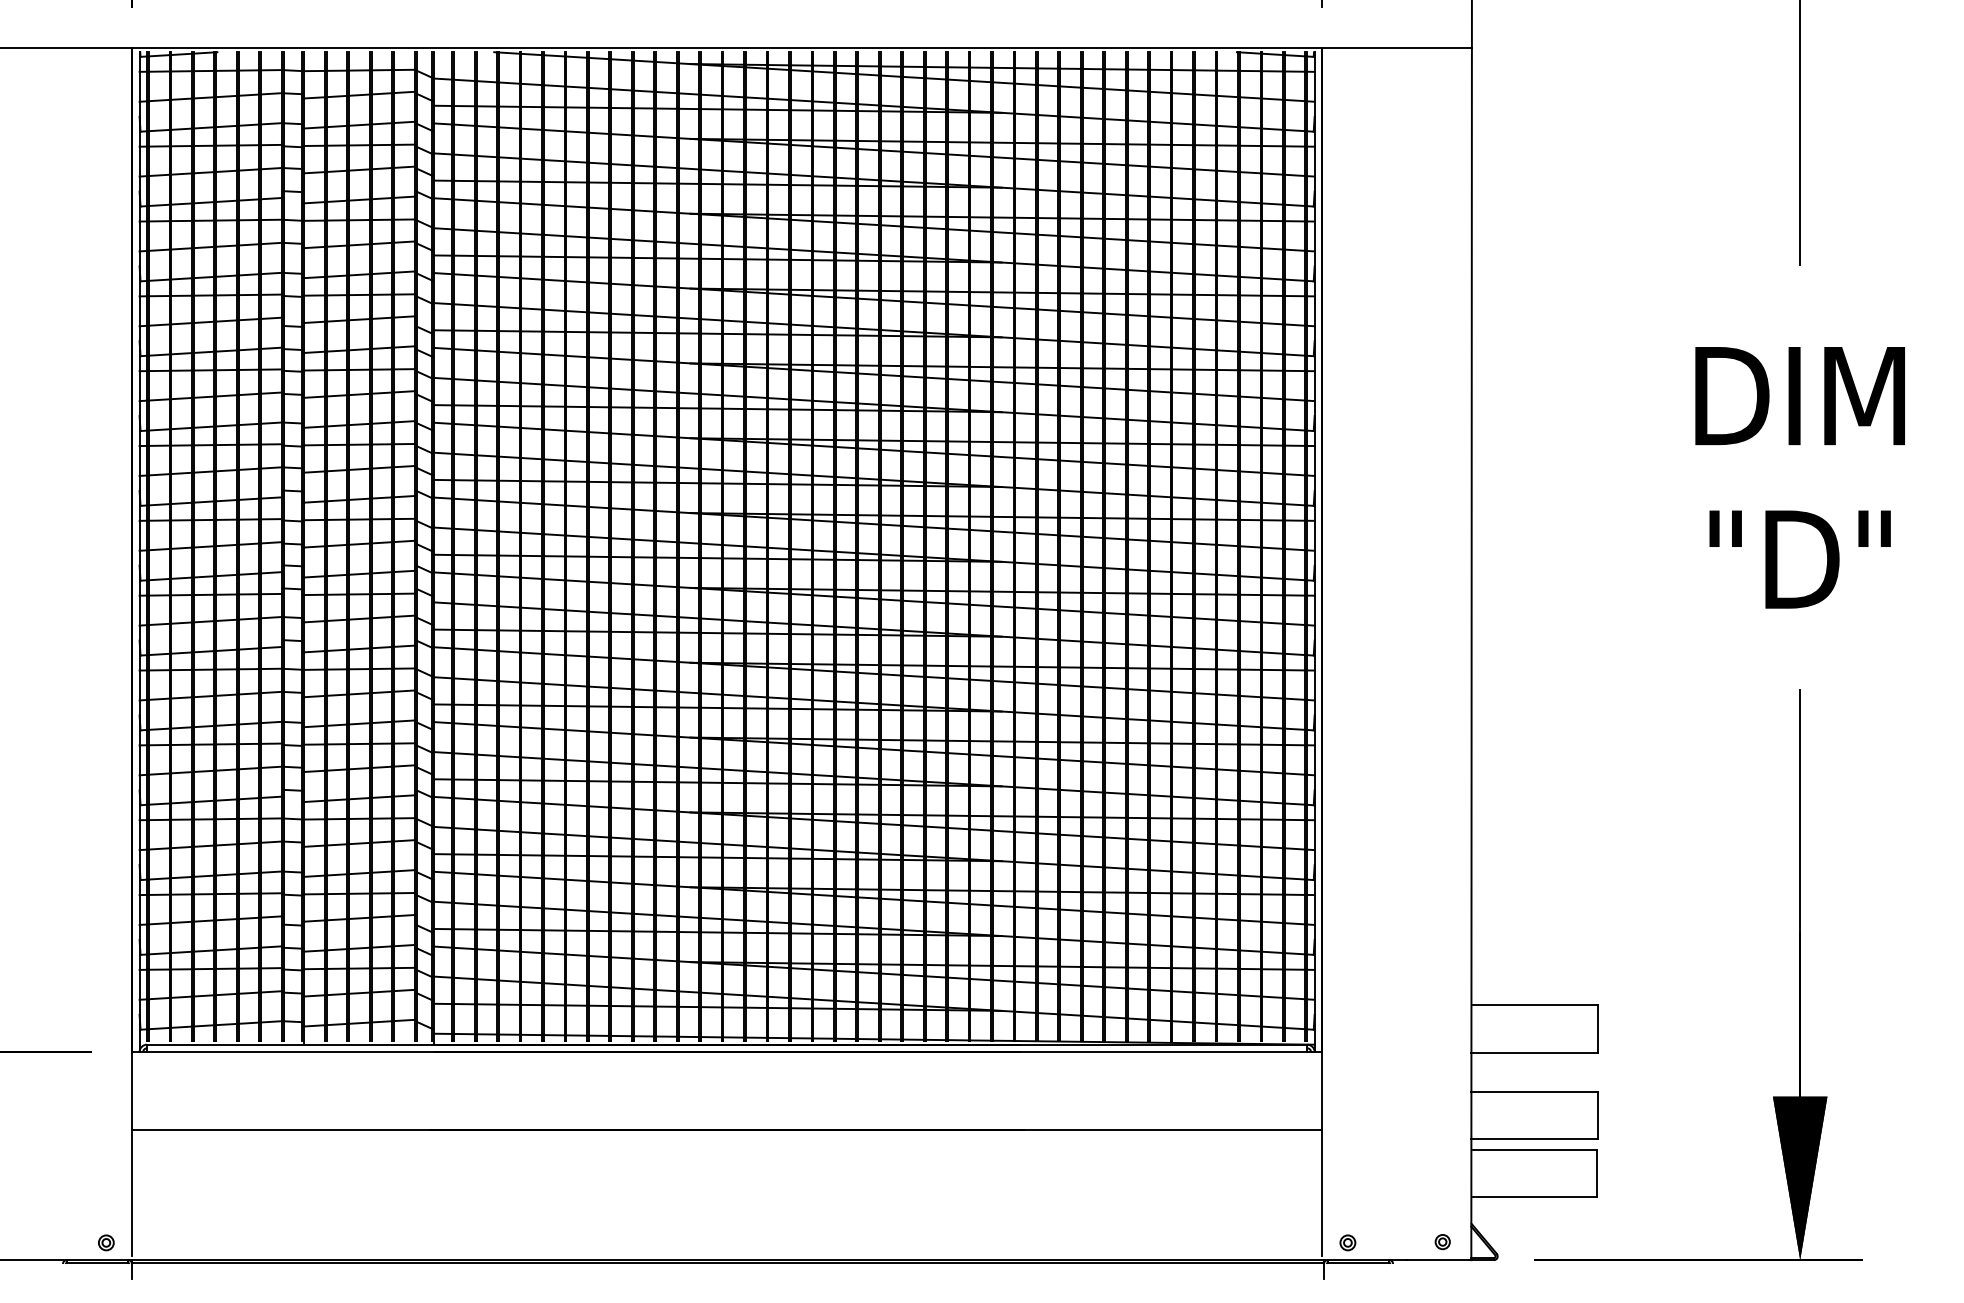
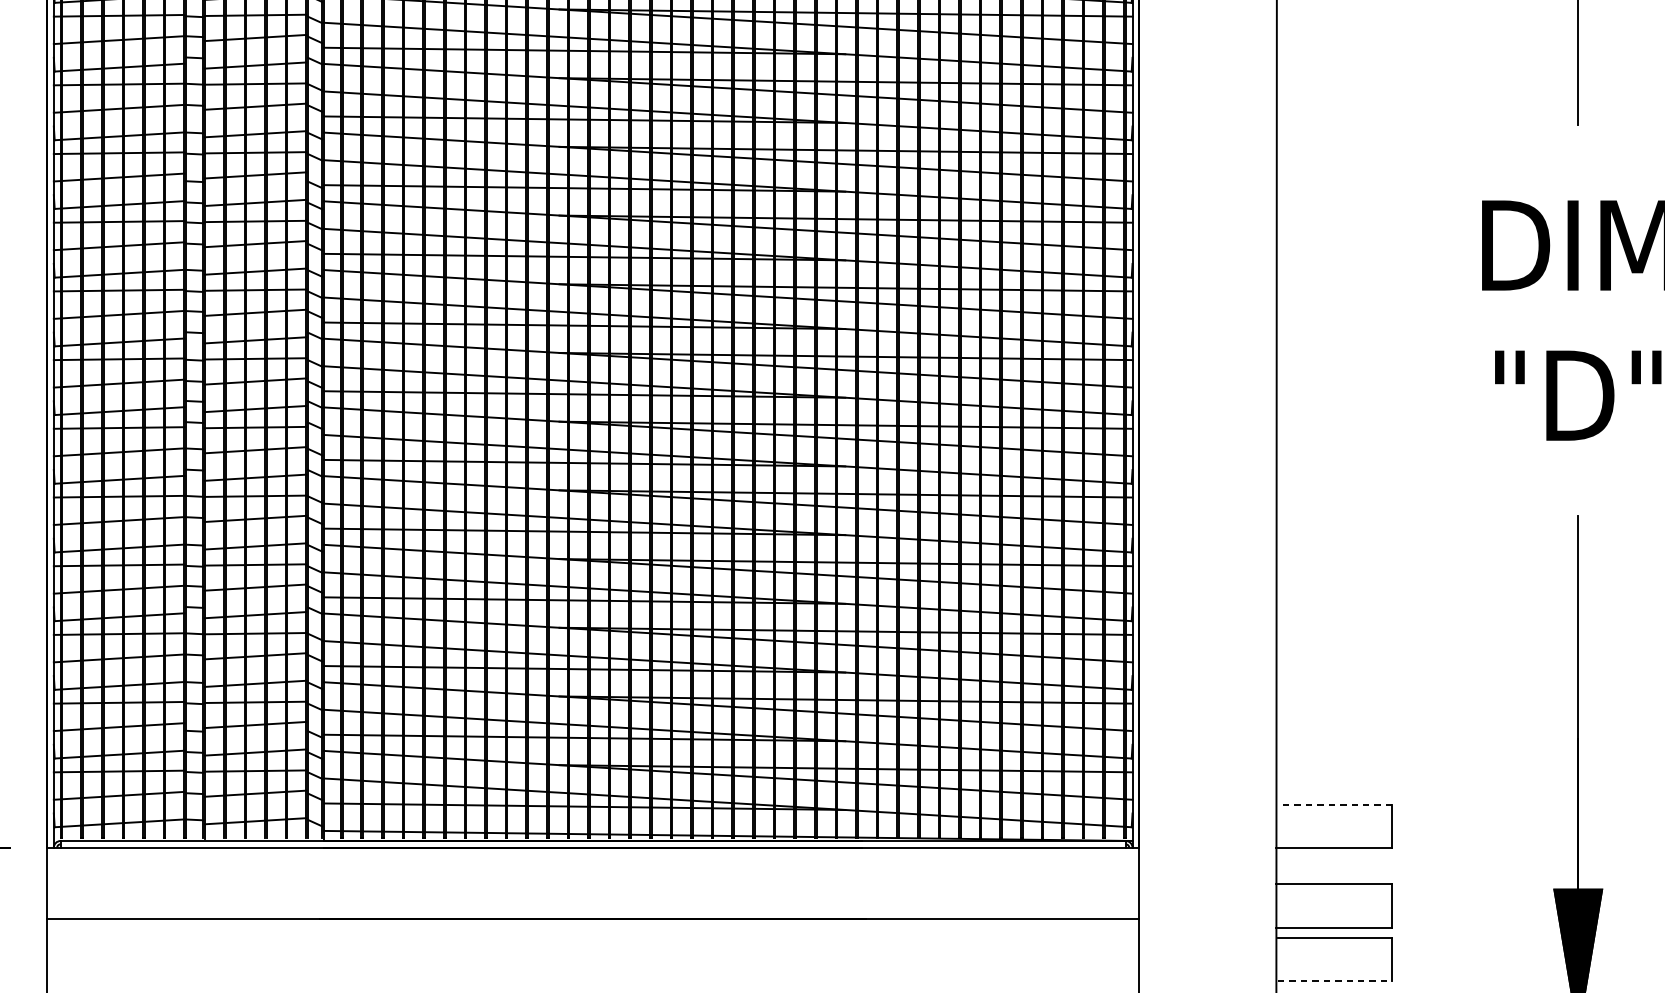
line: (1534, 1005) -> (1334, 805), solid -> dashed
line: (1535, 1197) -> (1335, 981), solid -> dashed

